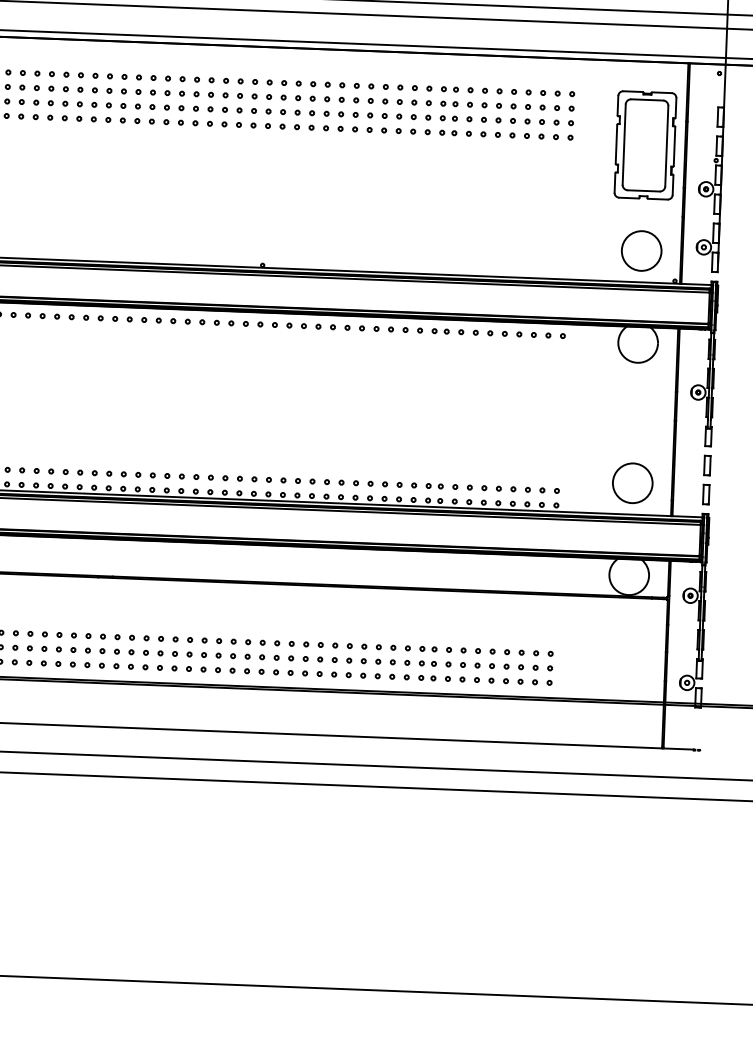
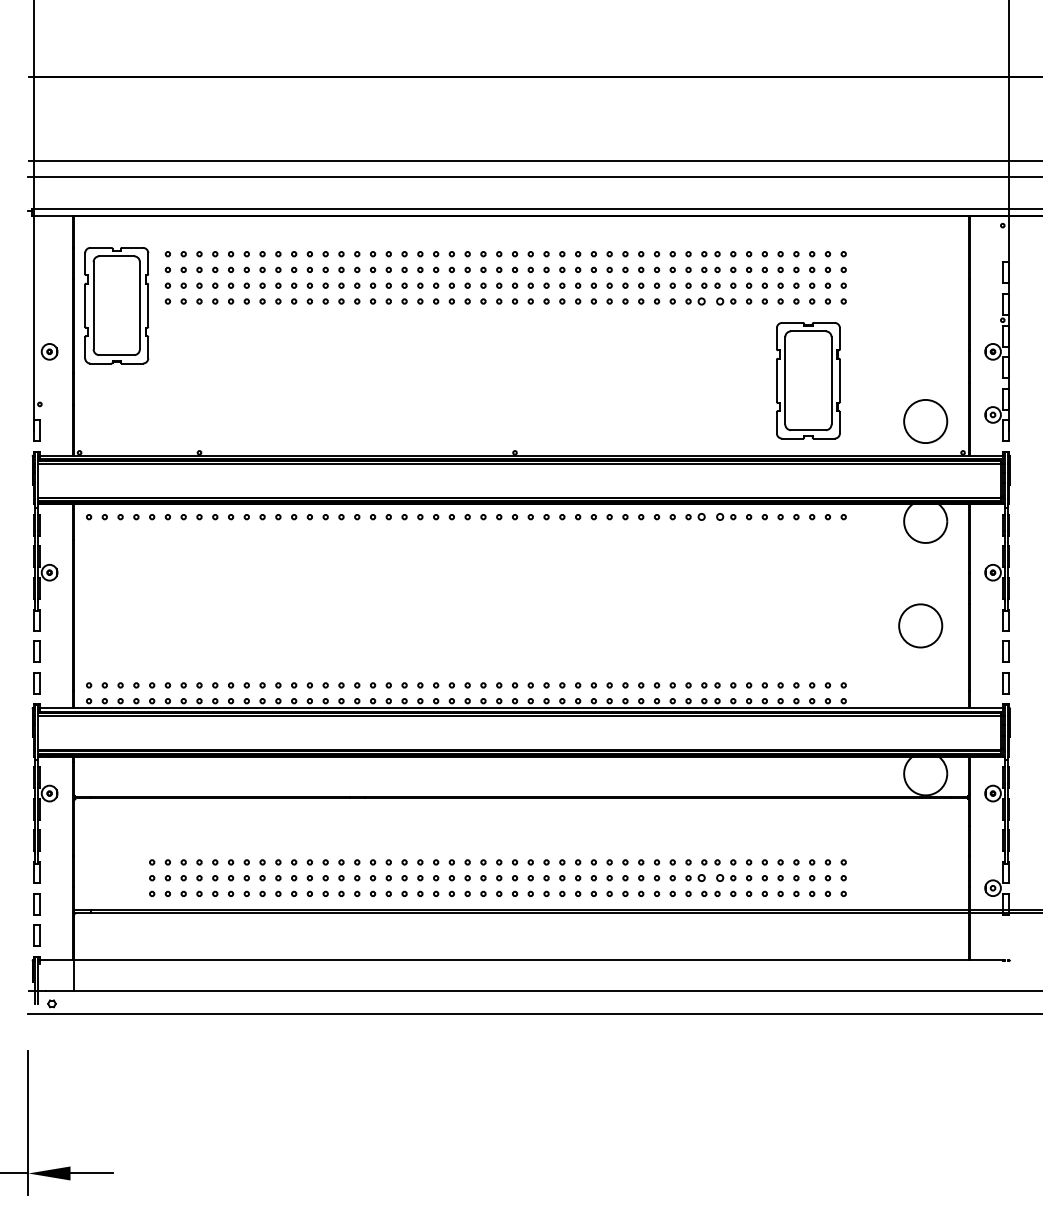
part: (447, 132) -> (710, 301), size x1.4
part: (645, 145) -> (808, 380), moved
part: (440, 331) -> (710, 517), size x1.4
circle: (632, 482) -> (920, 625), moved
part: (427, 663) -> (710, 878), size x1.4

